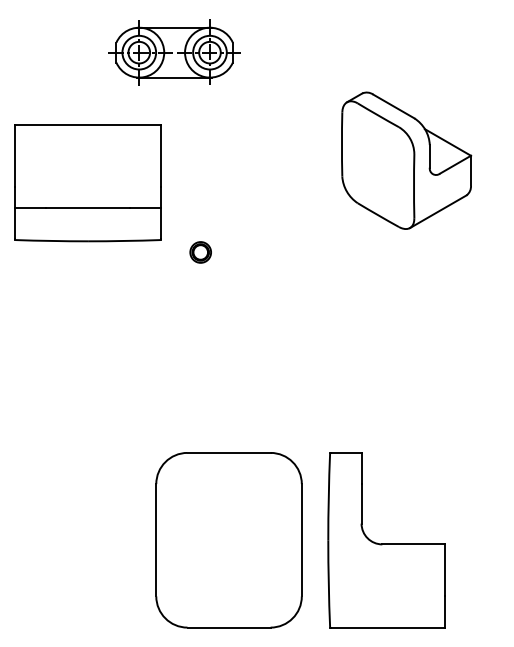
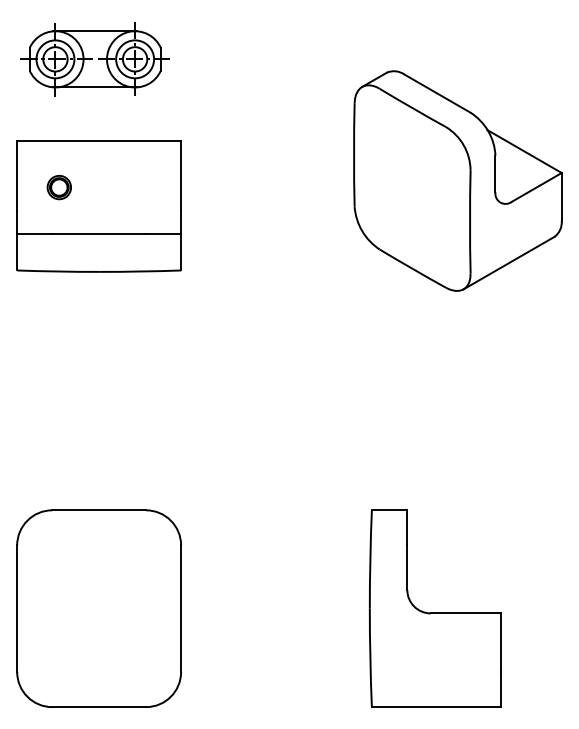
part: (174, 52) -> (95, 59), moved
part: (406, 160) -> (457, 180), size x1.43
part: (200, 252) -> (59, 187), moved
part: (228, 540) -> (98, 608), moved

